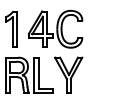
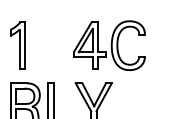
part: (55, 28) -> (109, 44), moved

